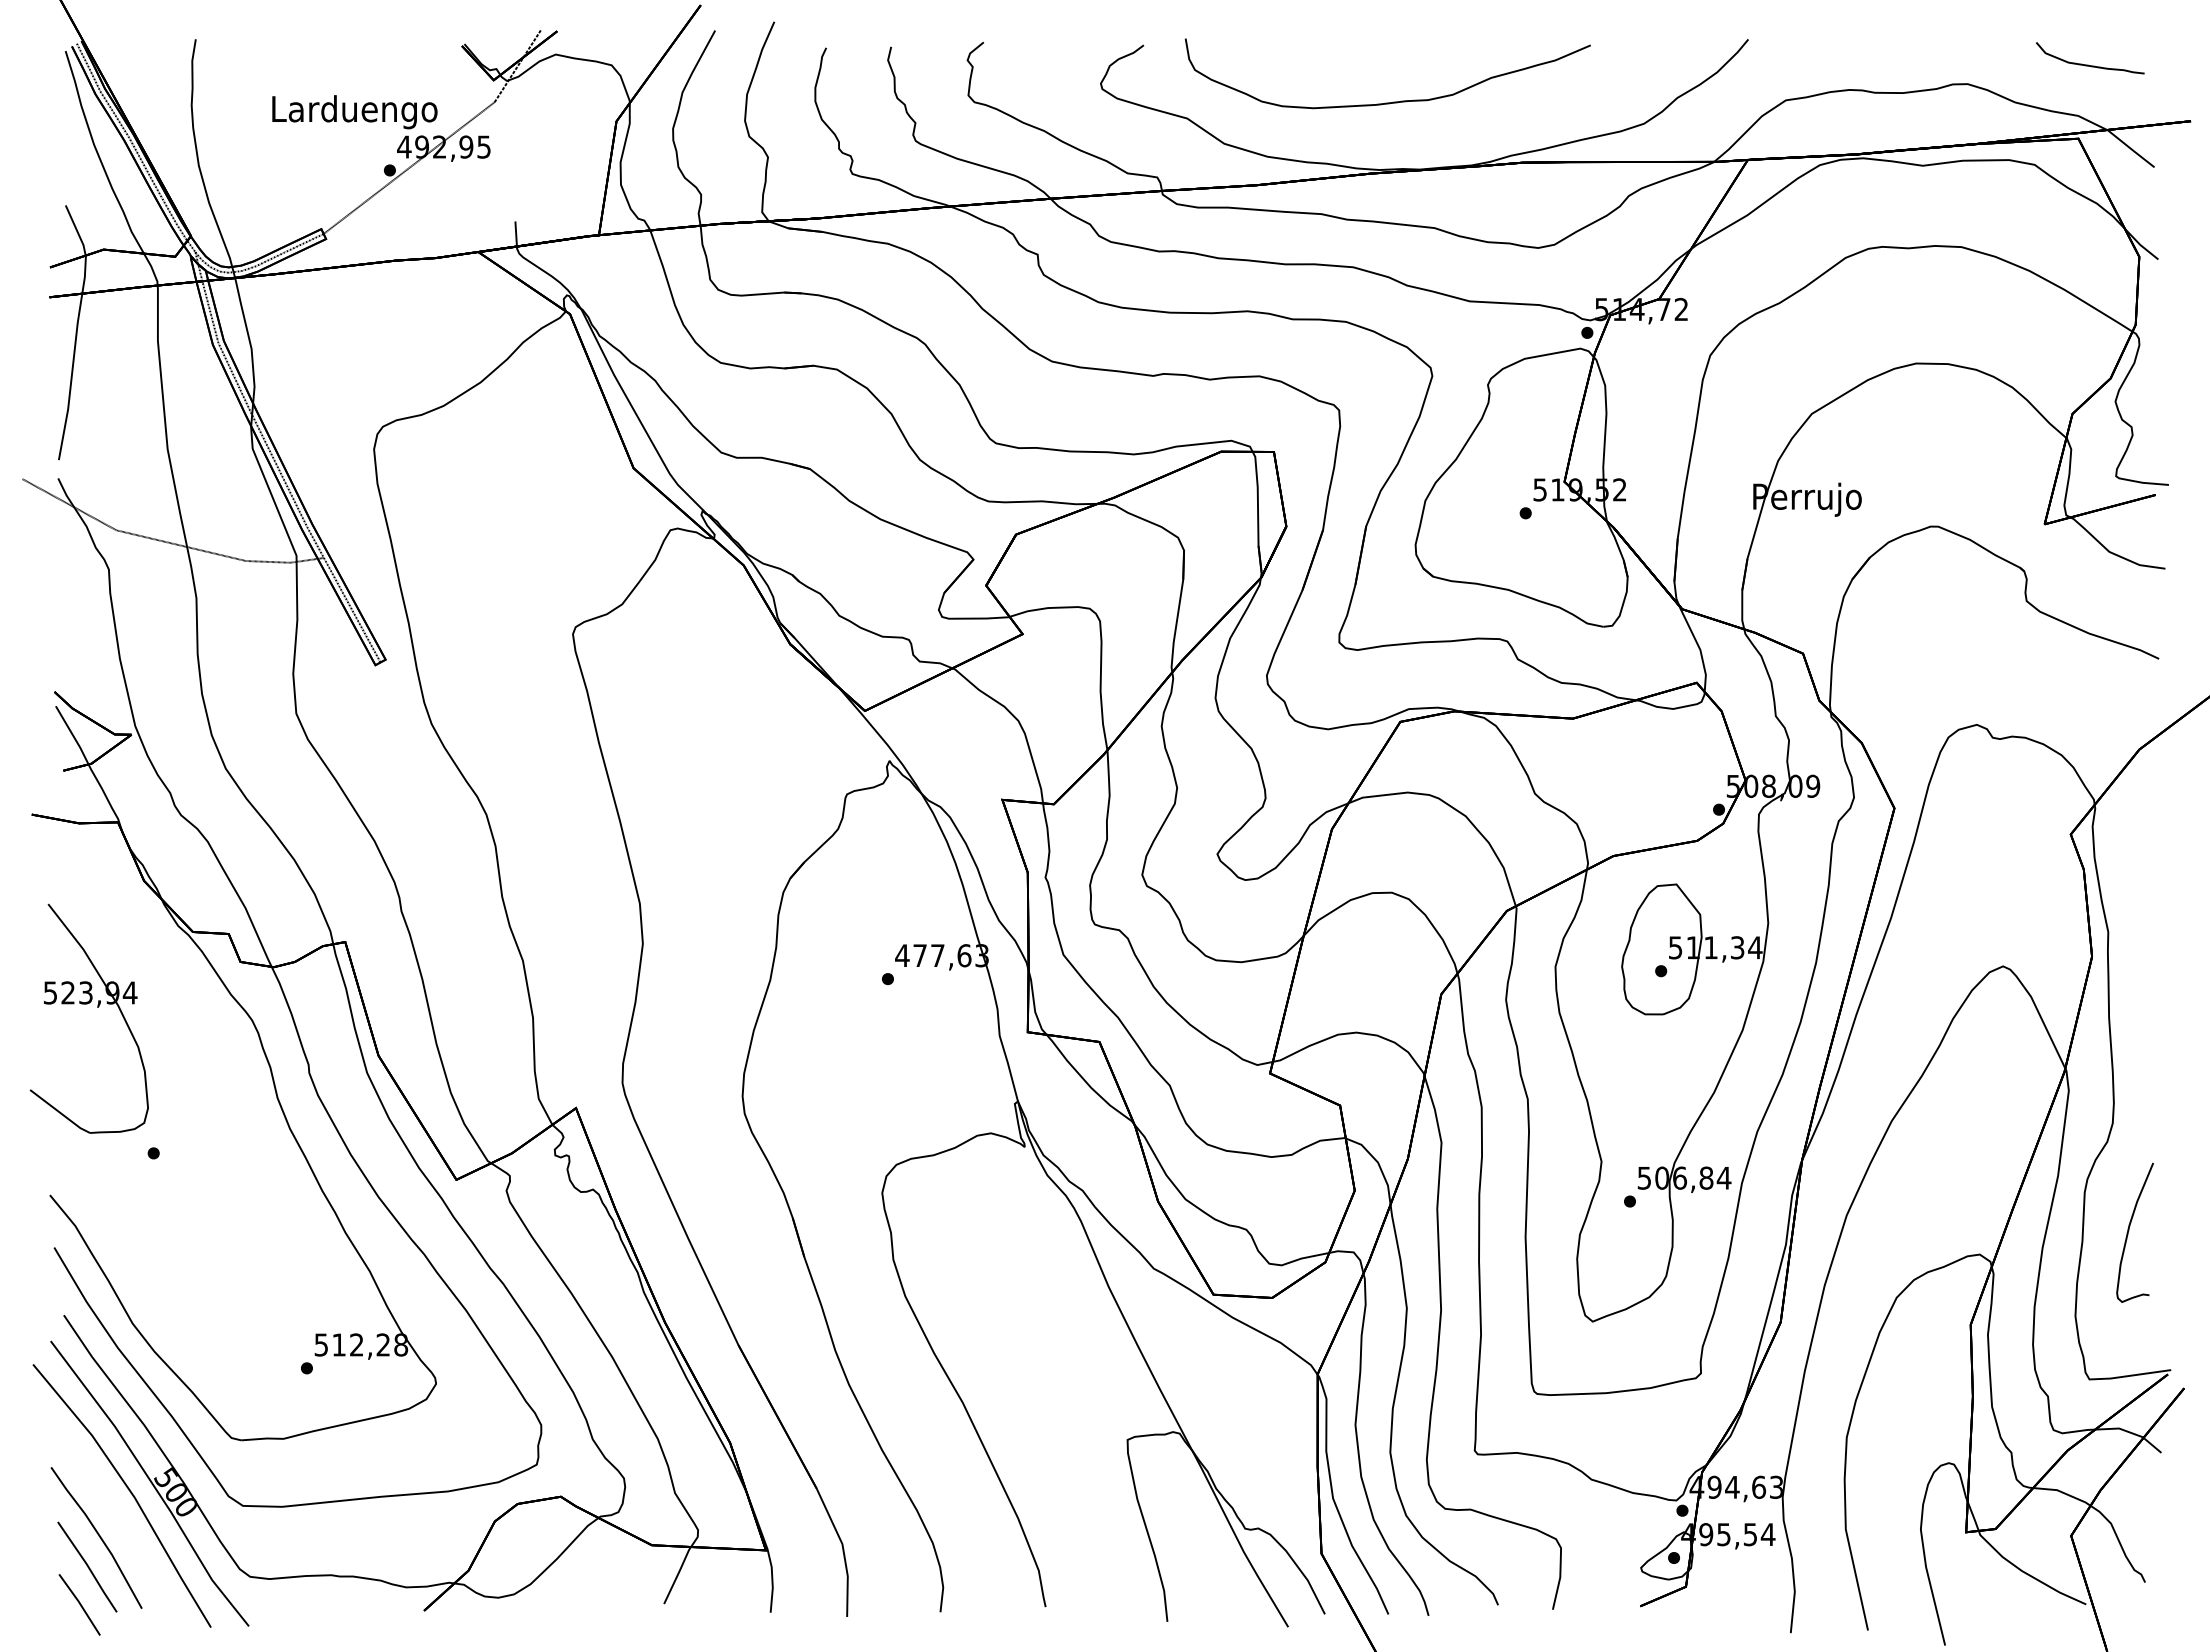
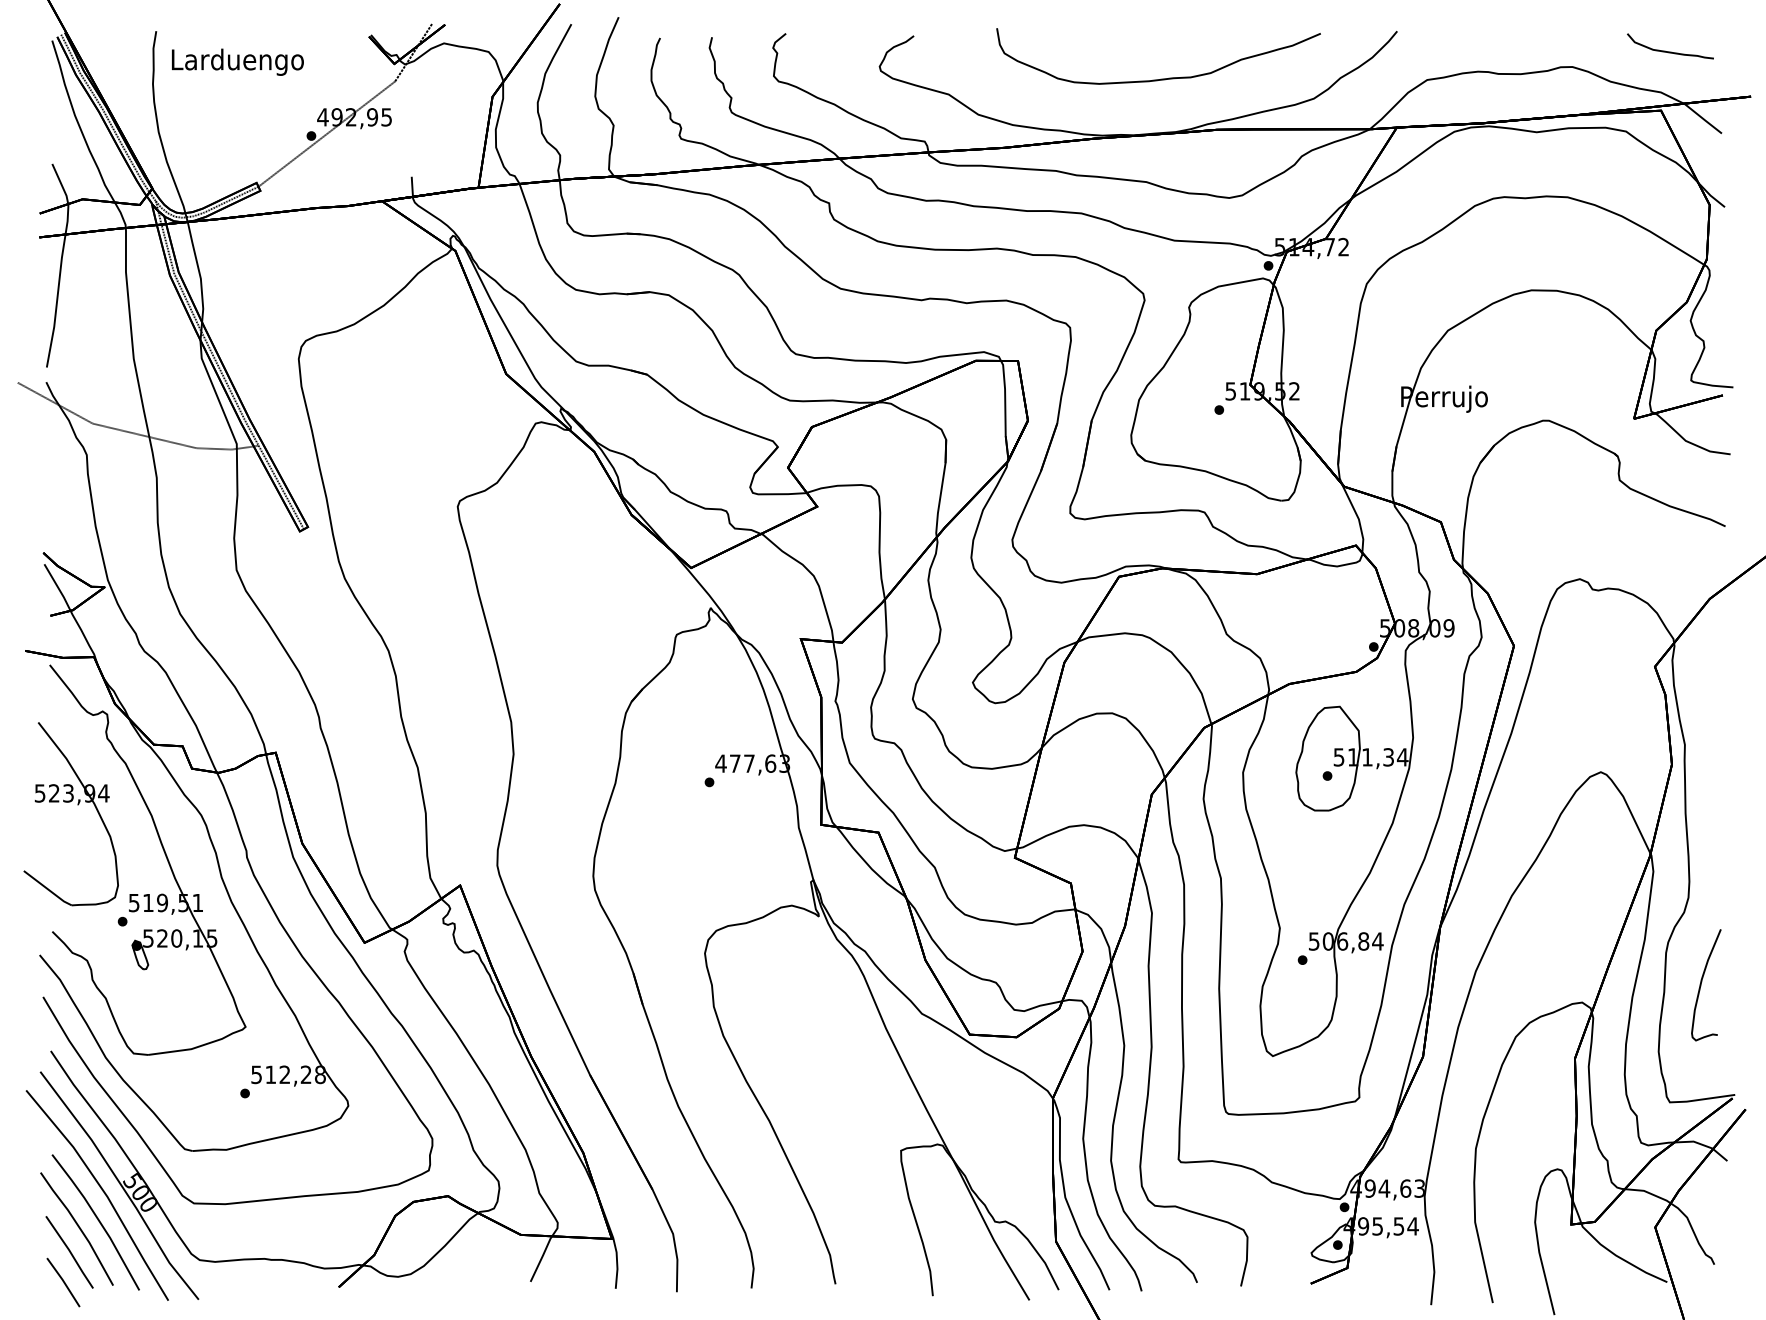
part: (1393, 101) -> (1163, 78), moved
text: (354, 112) -> (237, 62), moved
part: (206, 1069) -> (164, 854), added
line: (123, 1528) -> (98, 1221), added

